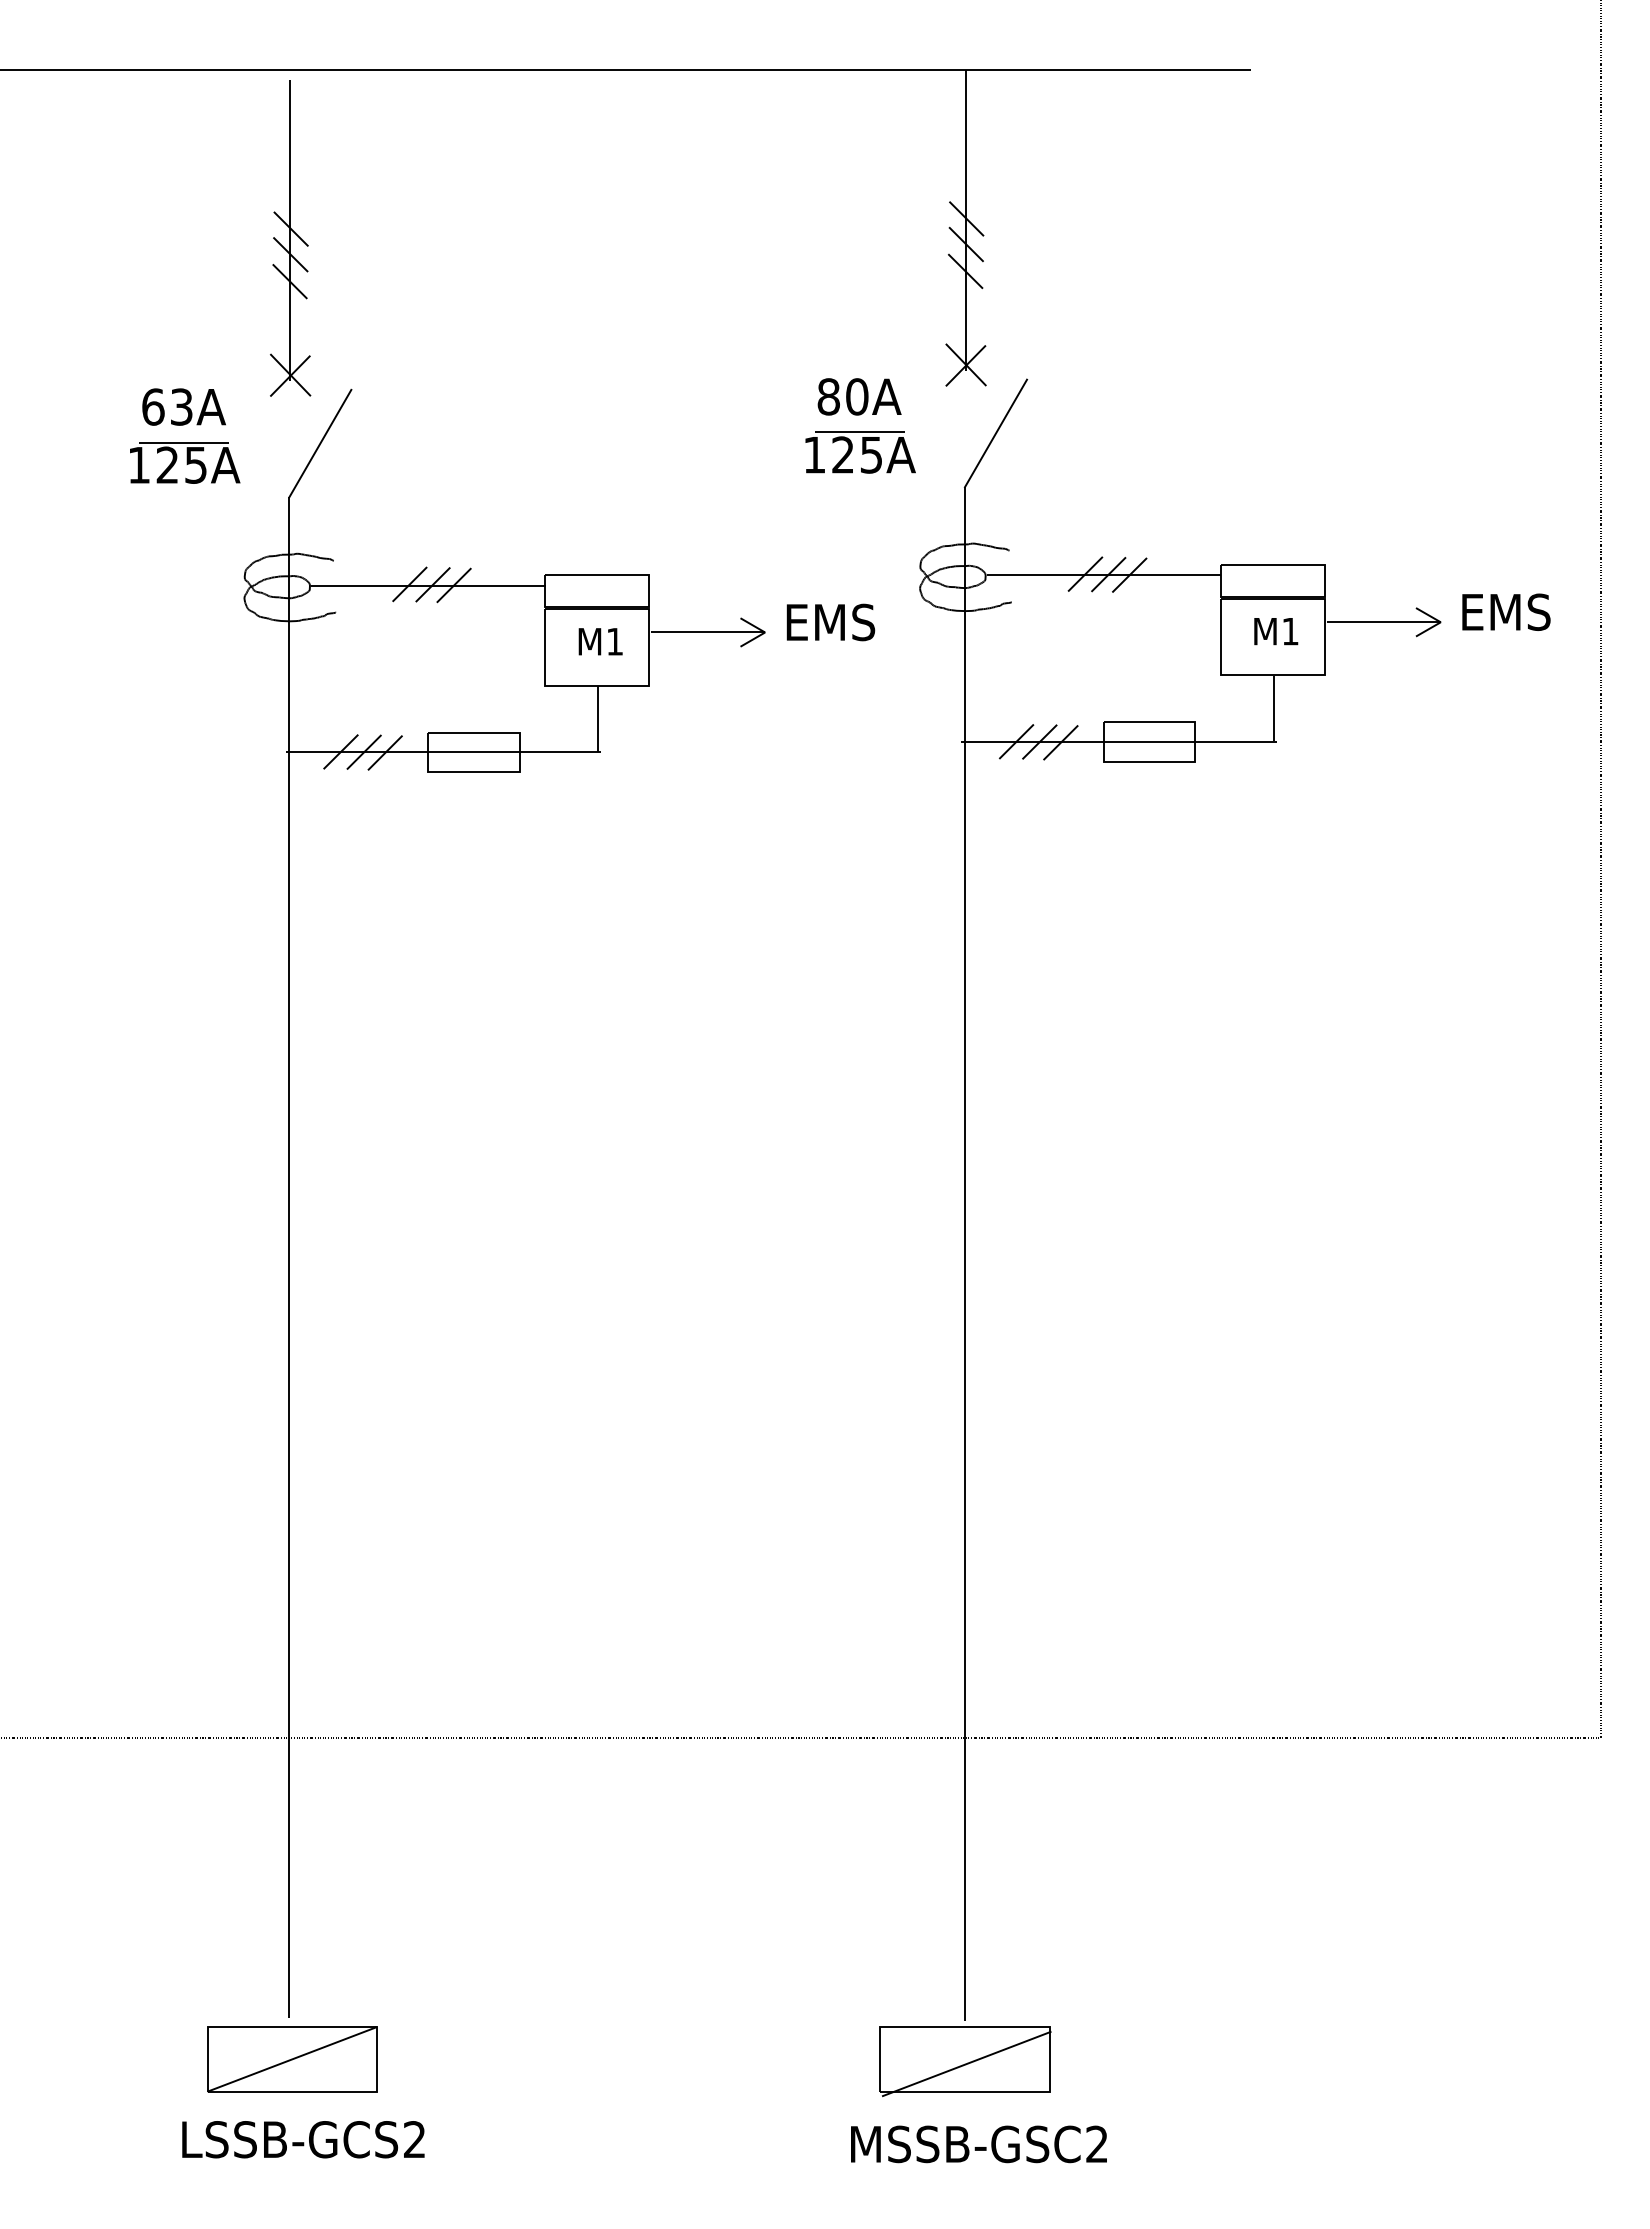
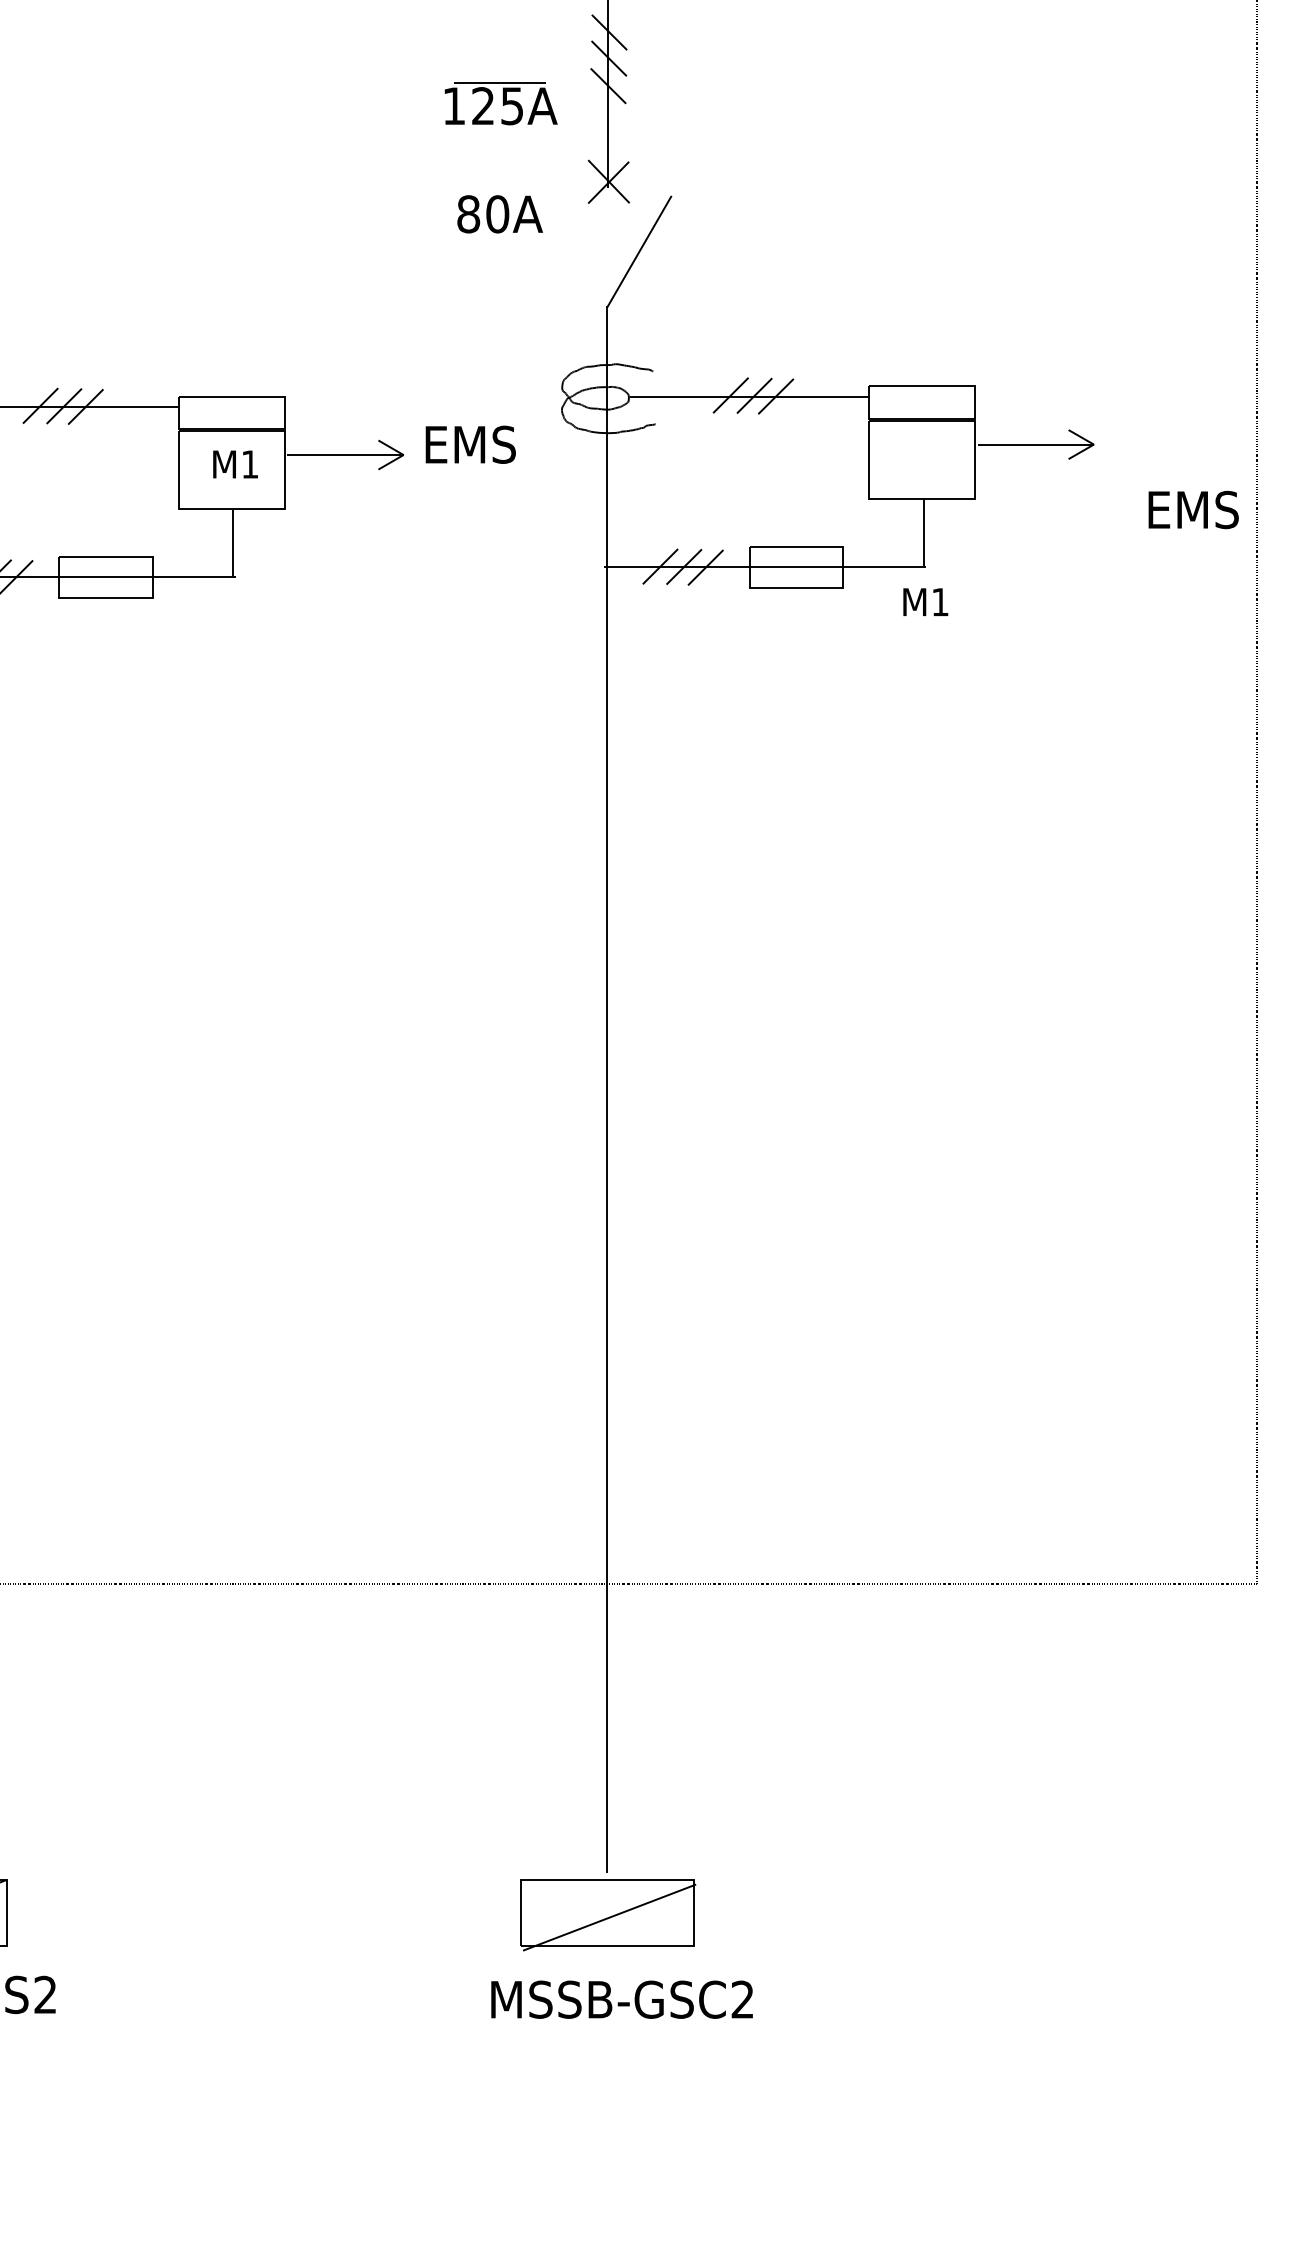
part: (860, 452) -> (501, 103), moved
text: (1506, 611) -> (1193, 509), moved
text: (1276, 631) -> (926, 602), moved

